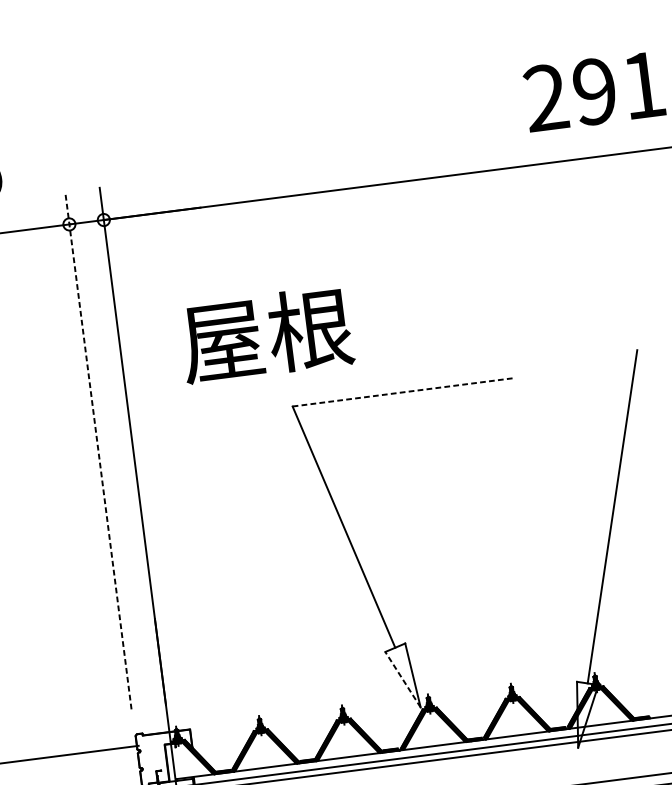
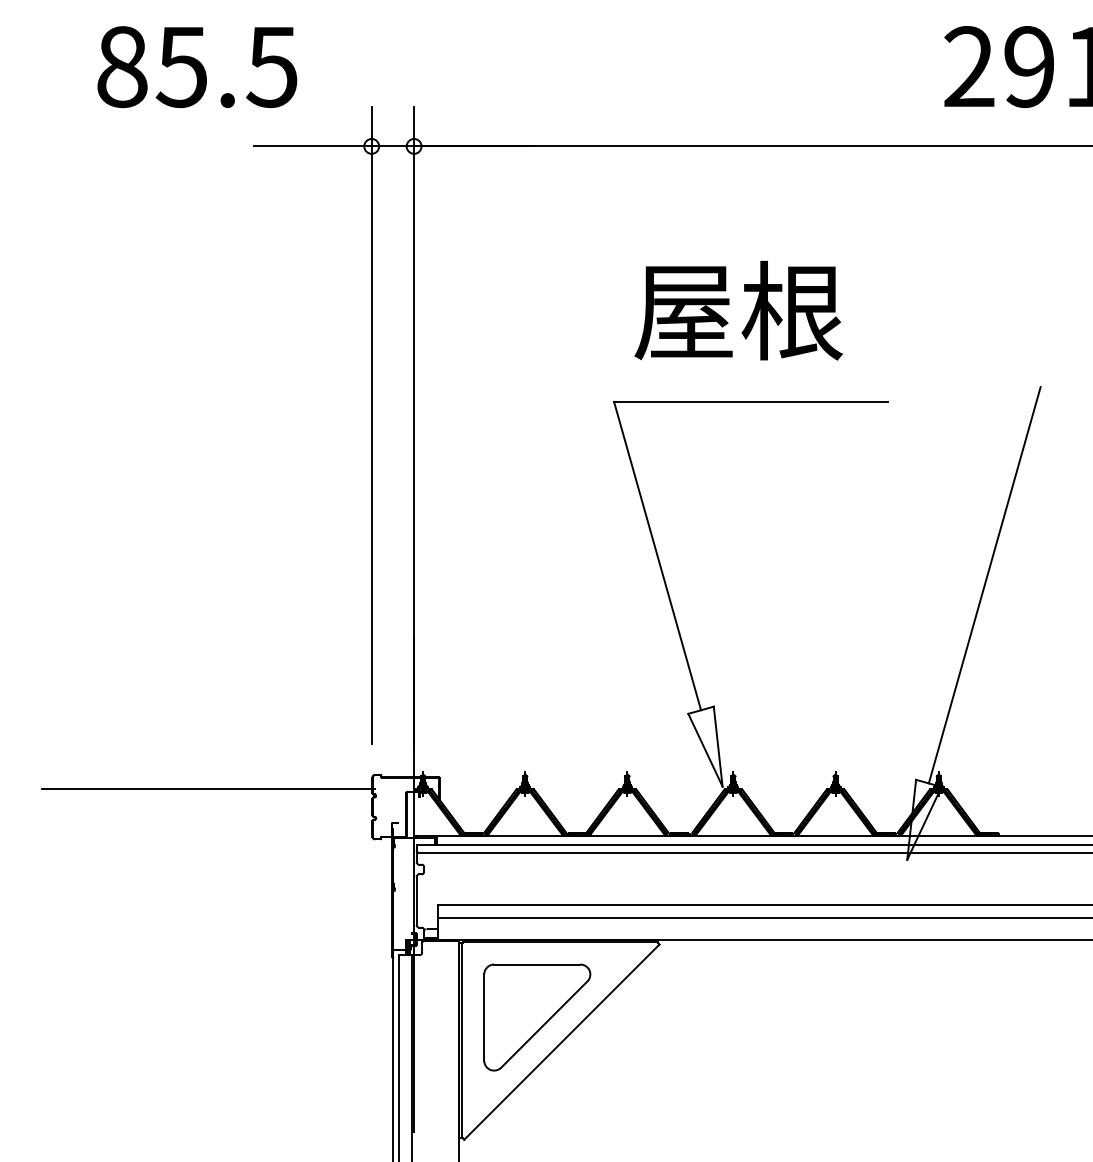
text: (266, 334) -> (738, 310), moved
line: (404, 391) -> (751, 401), dashed -> solid
line: (98, 450) -> (371, 425), dashed -> solid
line: (402, 679) -> (705, 749), dashed -> solid

